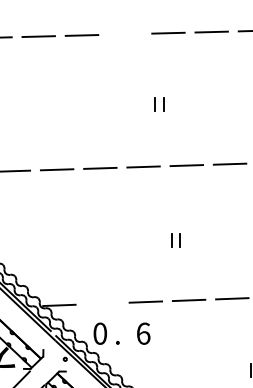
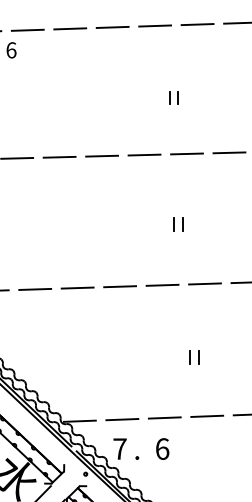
line: (125, 33) -> (144, 154), added
line: (102, 303) -> (122, 419), added
text: (99, 333) -> (119, 448), 0 -> 7

